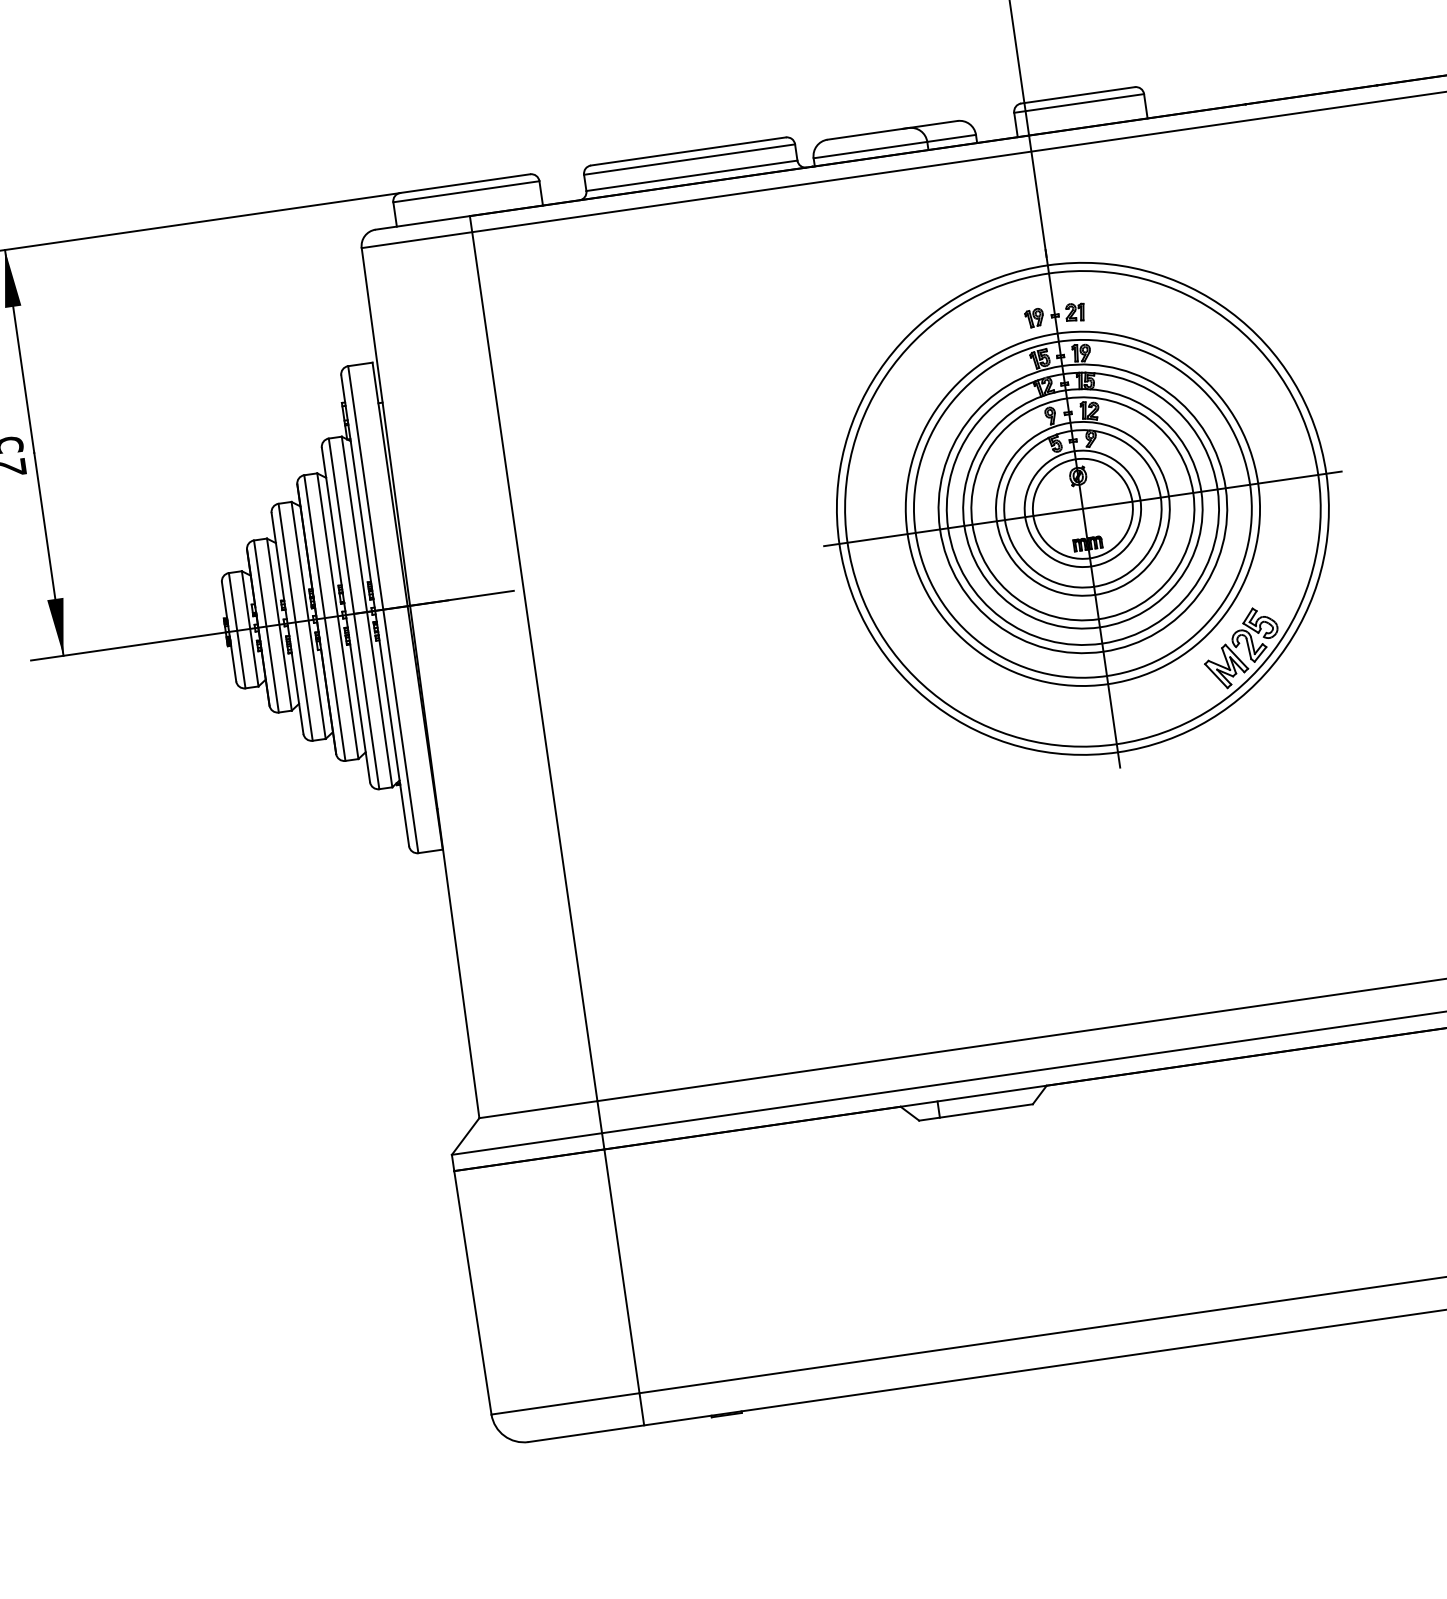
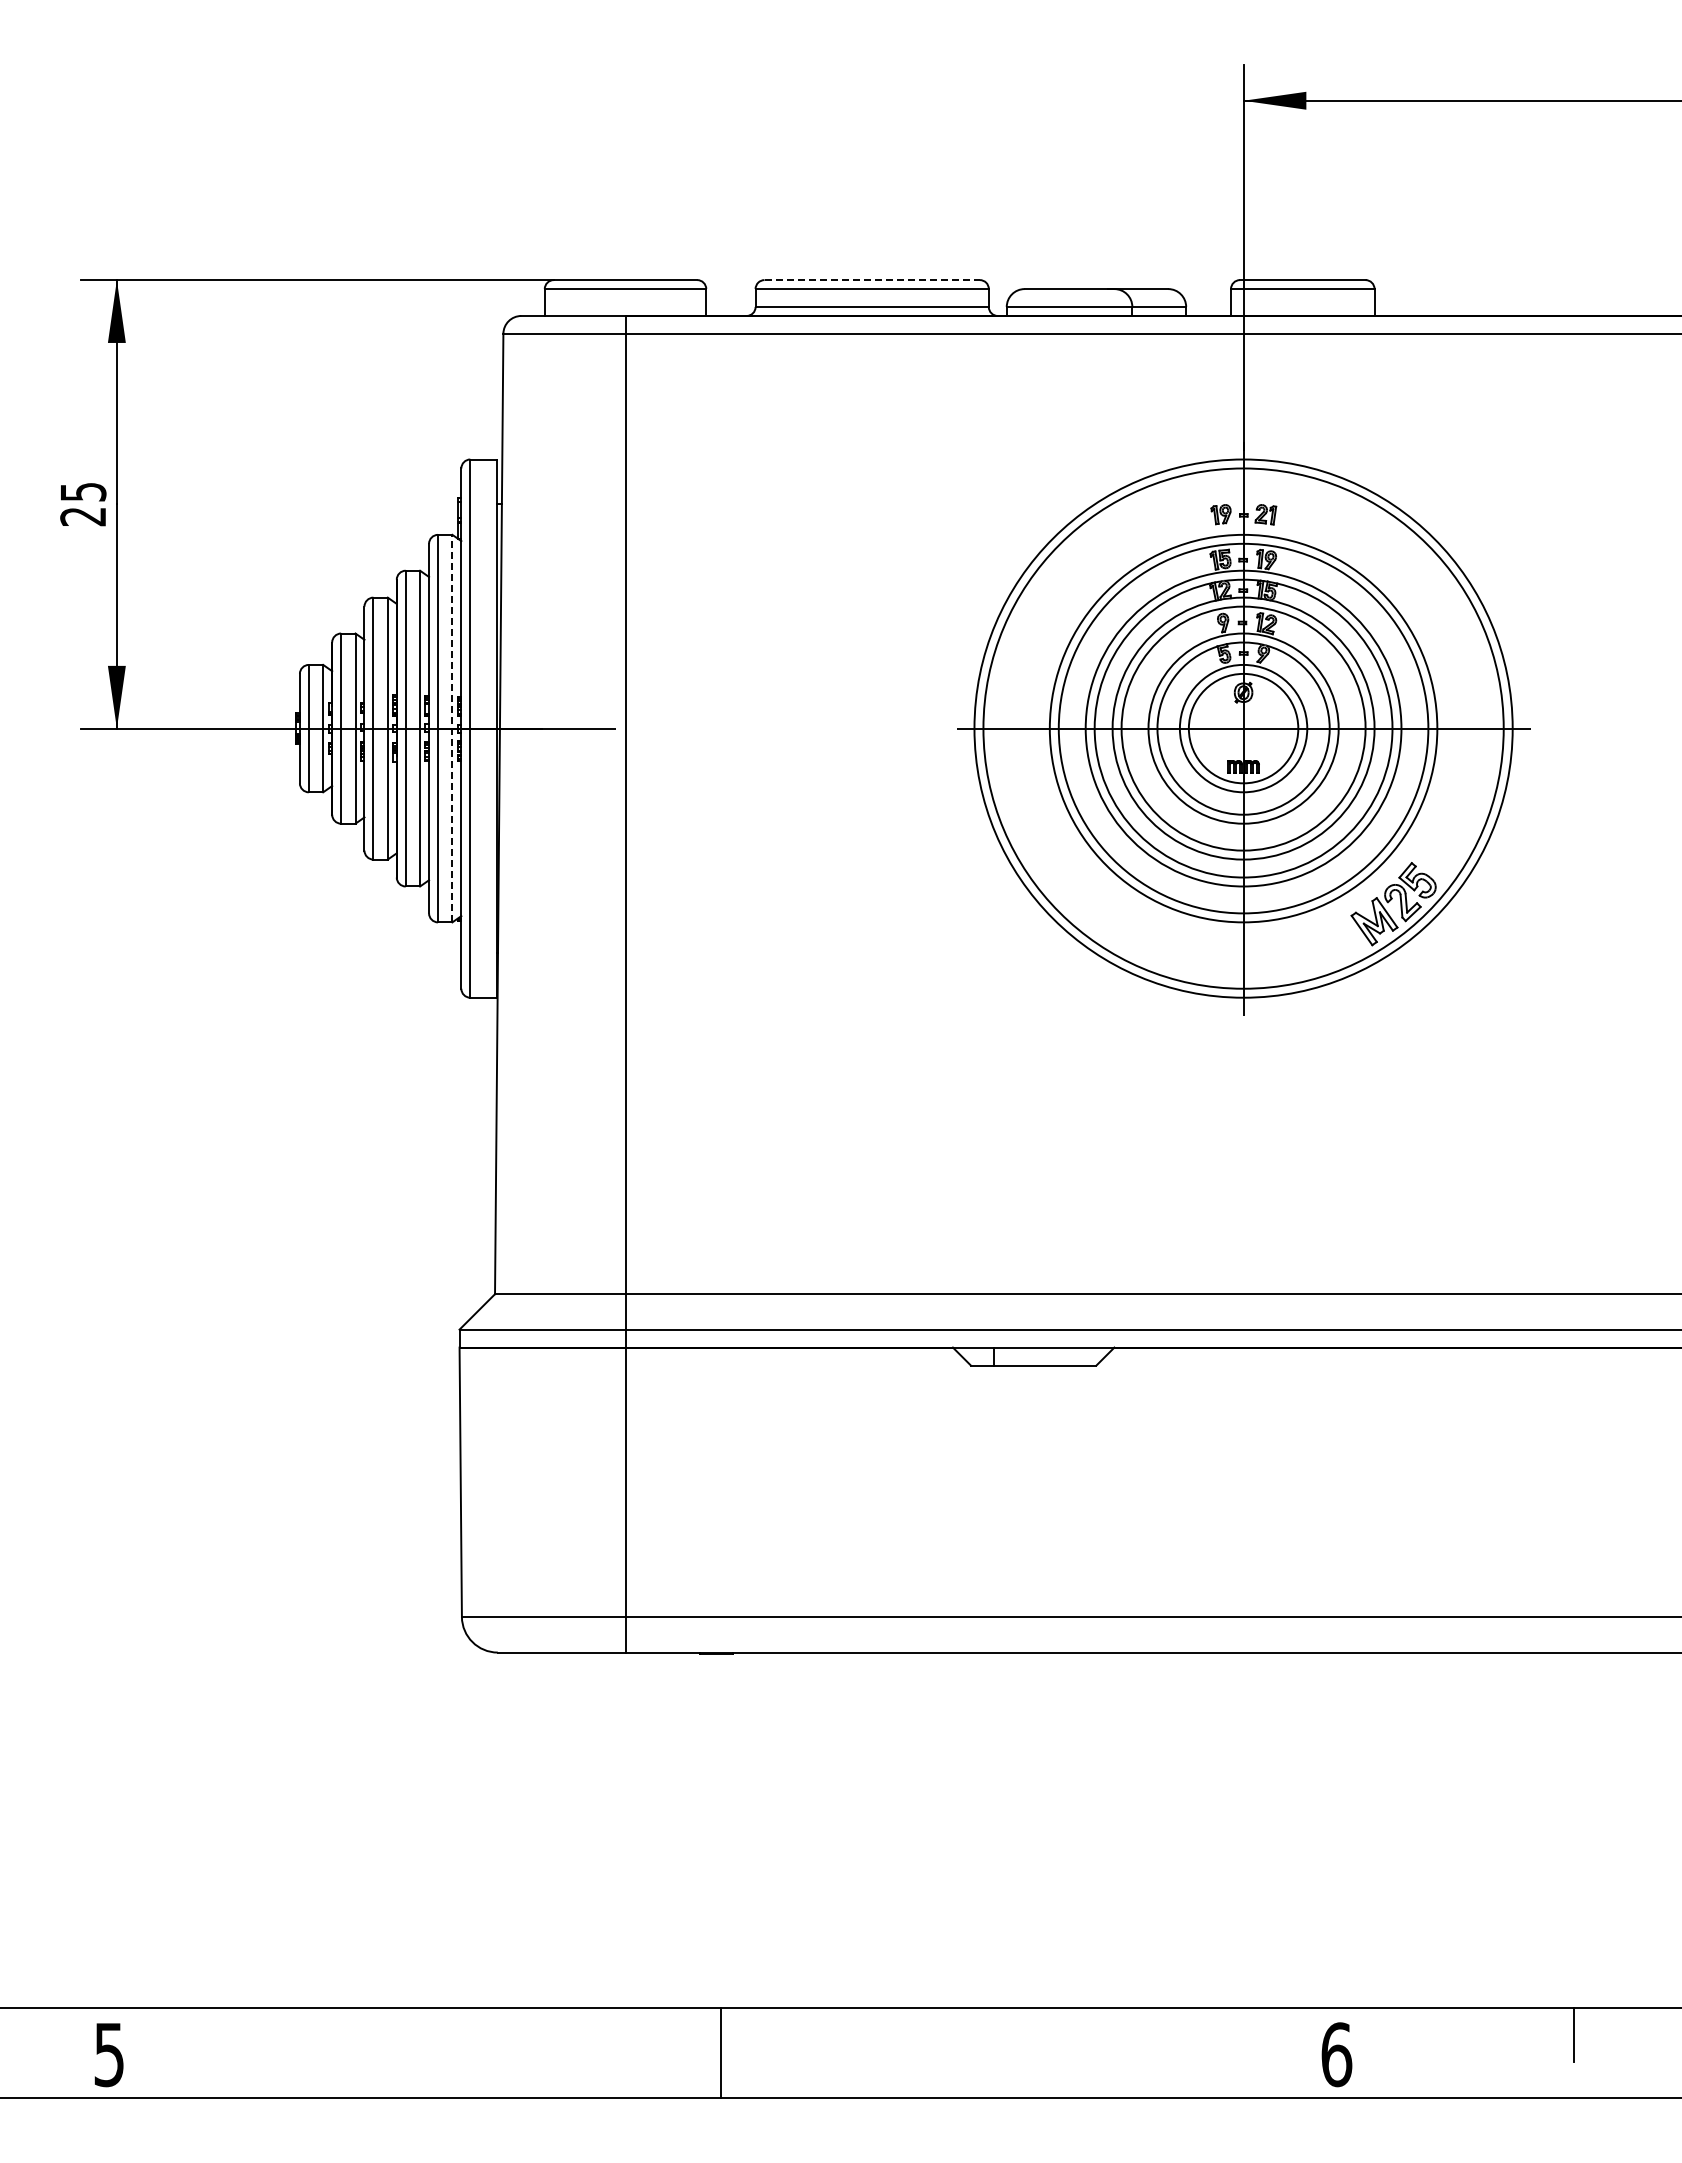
line: (688, 151) -> (872, 280), solid -> dashed
line: (367, 611) -> (452, 728), solid -> dashed

